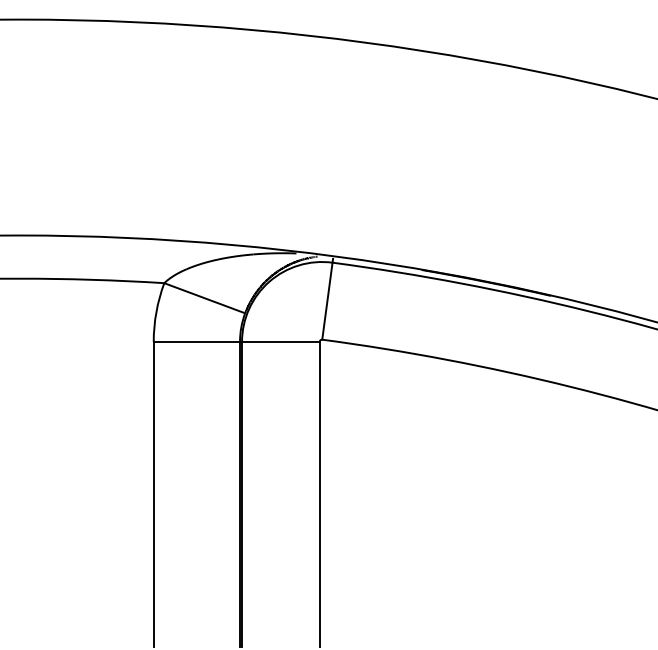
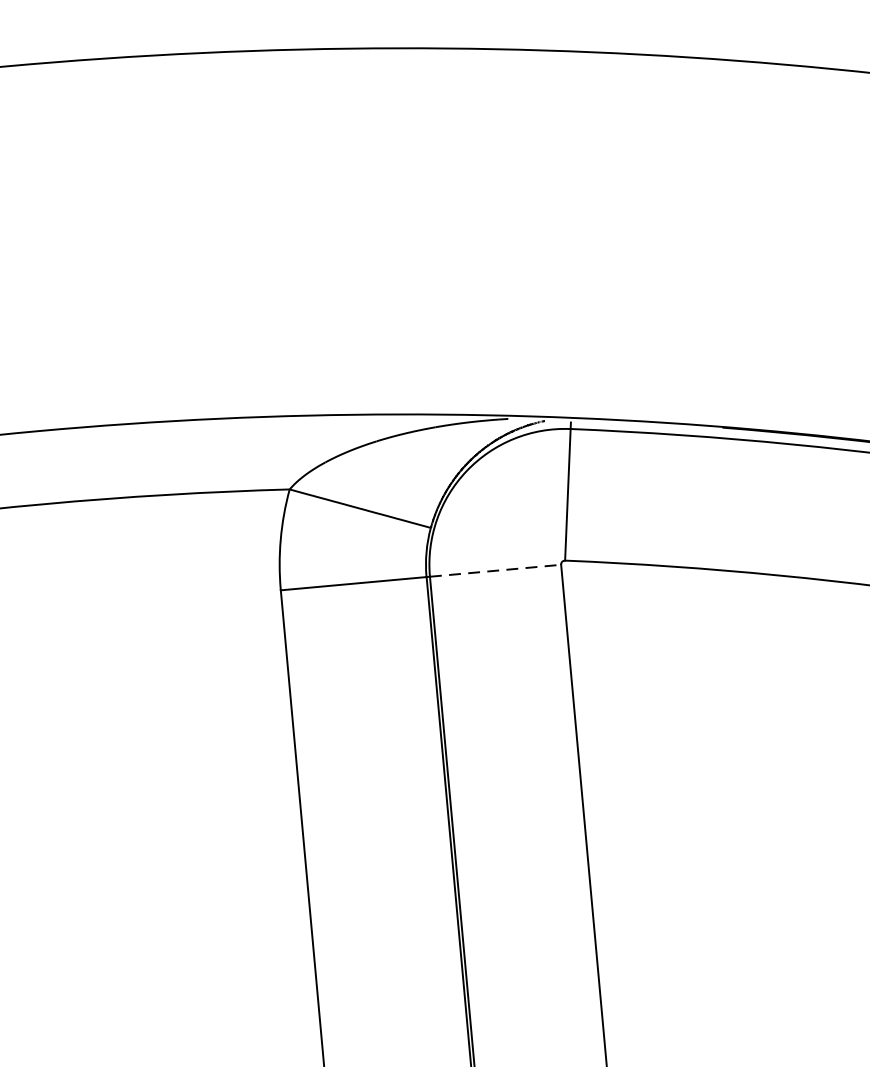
line: (280, 341) -> (494, 570), solid -> dashed

